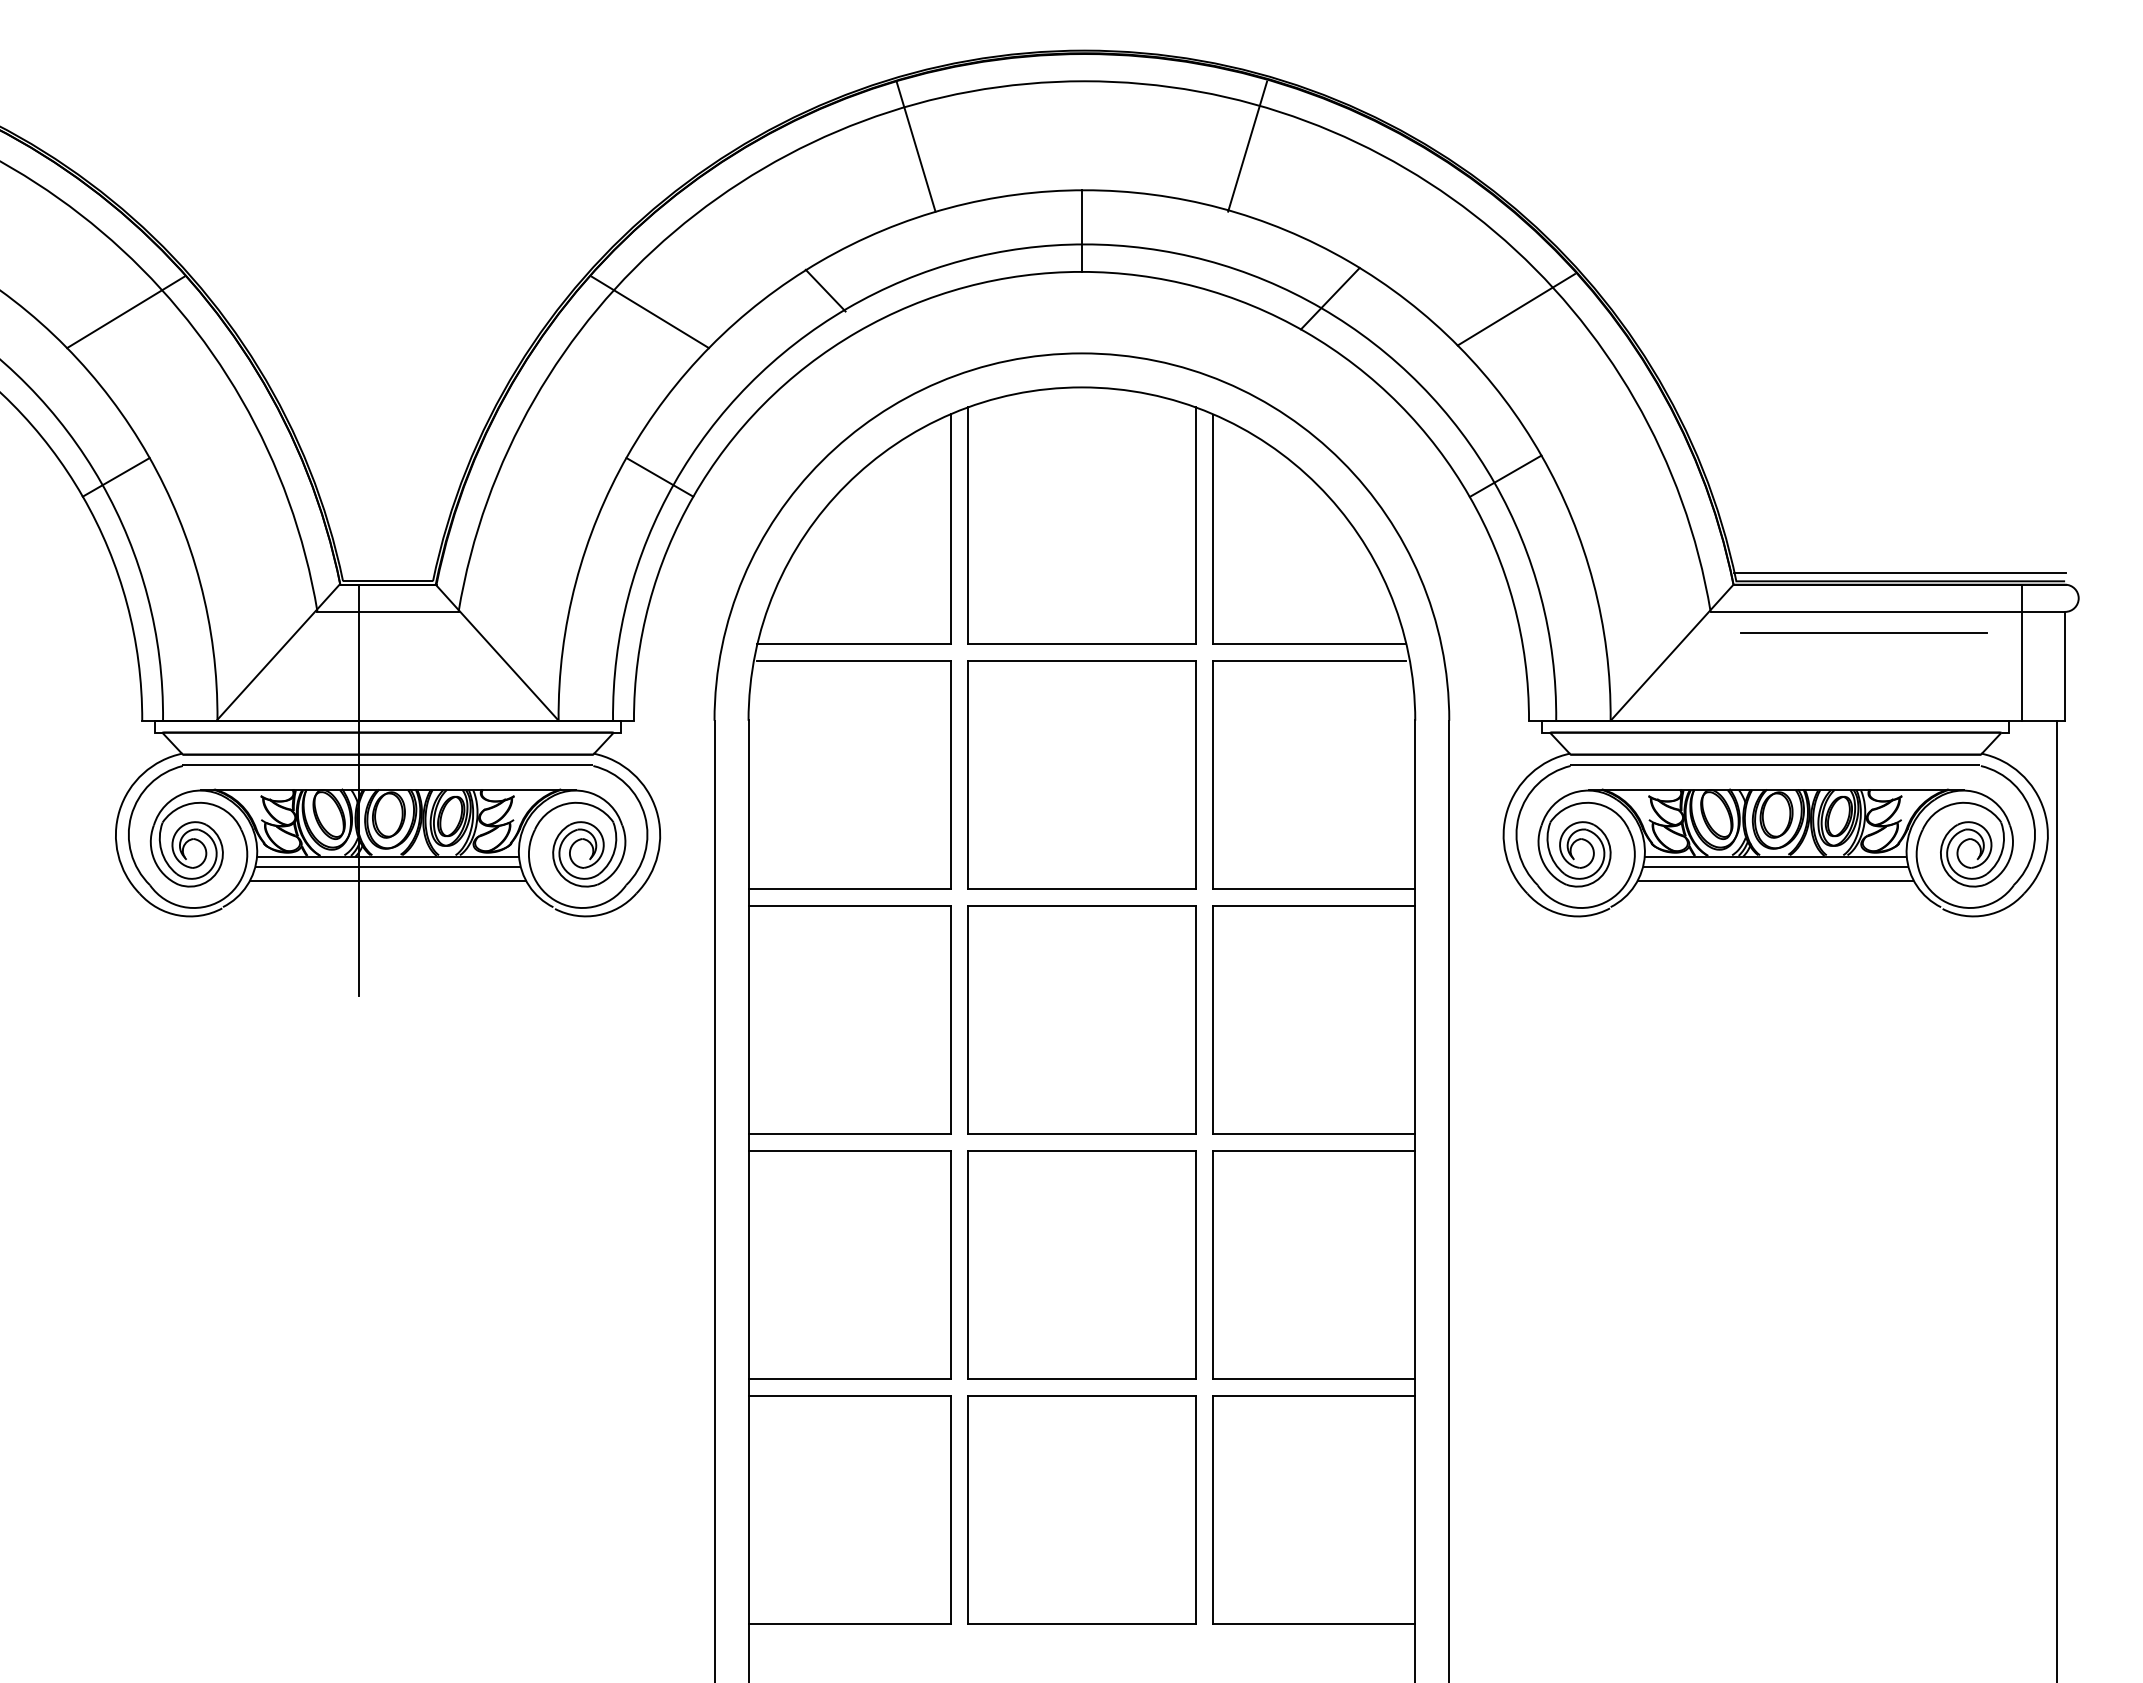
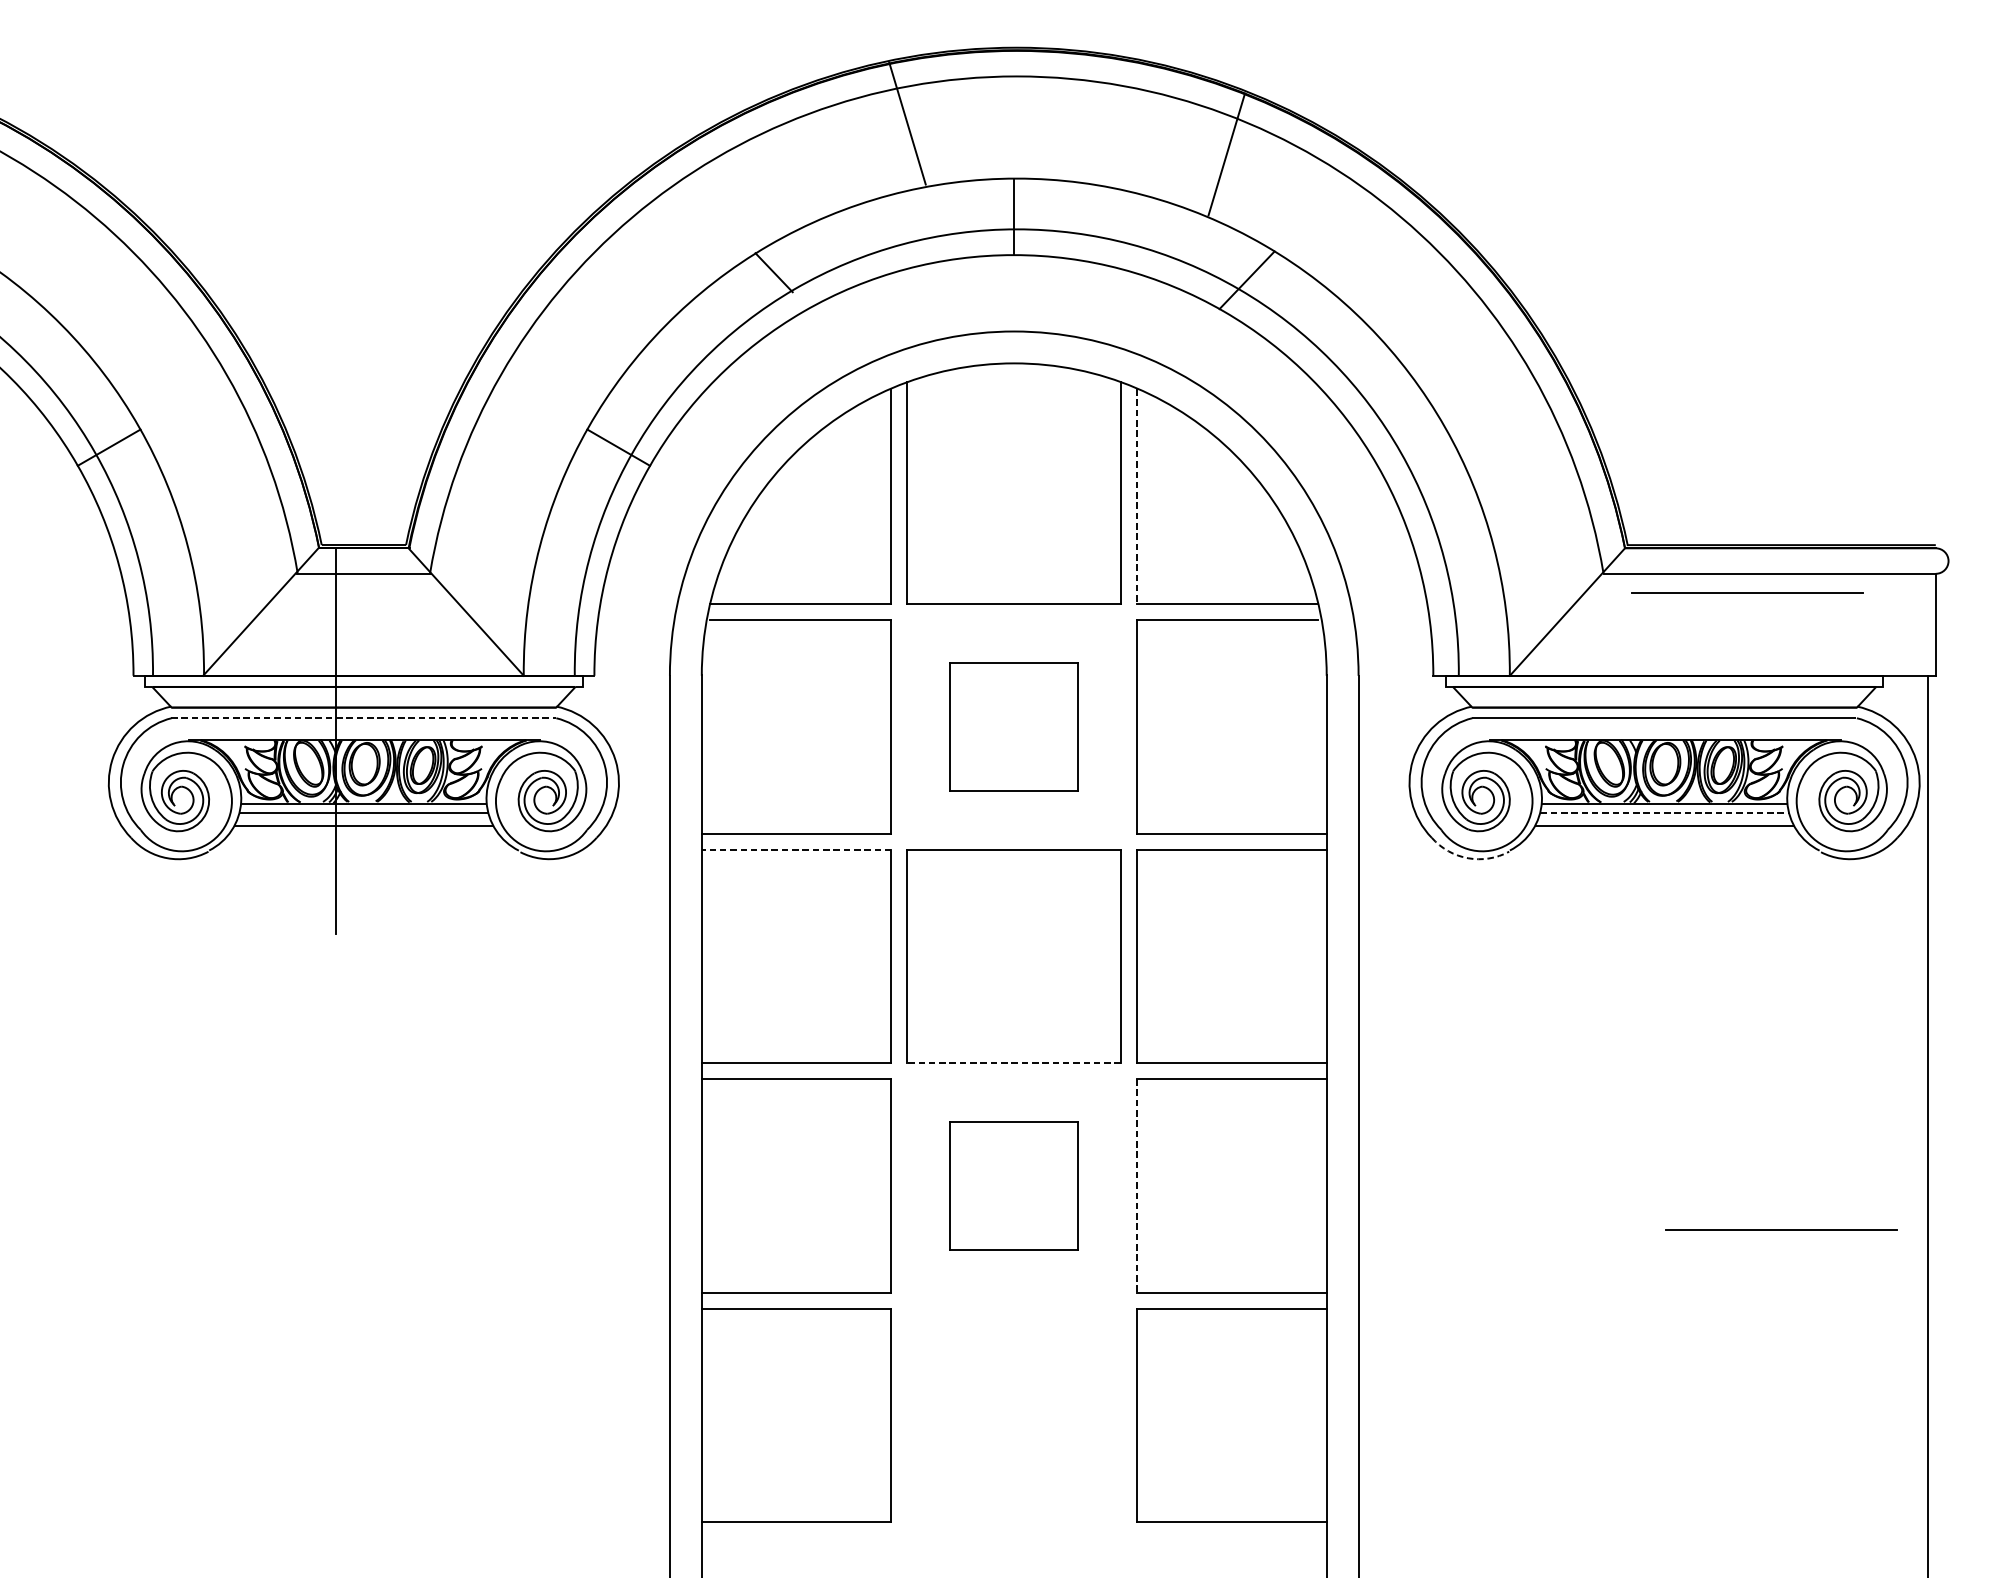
line: (915, 146) -> (907, 123), moved
line: (1247, 146) -> (1226, 154), moved
line: (1516, 309) -> (1421, 290), removed
line: (125, 312) -> (117, 293), removed
line: (649, 312) -> (608, 293), removed
line: (1505, 475) -> (1411, 445), removed
line: (1212, 529) -> (1136, 496), solid -> dashed
line: (1899, 572) -> (1780, 536), removed
line: (2021, 652) -> (1894, 611), removed
line: (388, 765) -> (364, 717), solid -> dashed
part: (1081, 774) -> (1013, 726), size x0.6
line: (1775, 866) -> (1664, 812), solid -> dashed
line: (849, 906) -> (796, 849), solid -> dashed
line: (1566, 915) -> (1468, 858), solid -> dashed
line: (1081, 1134) -> (1013, 1063), solid -> dashed
part: (1081, 1264) -> (1013, 1185), size x0.6
line: (1212, 1264) -> (1136, 1185), solid -> dashed
line: (1899, 1311) -> (1780, 1229), added
part: (1081, 1509) -> (1013, 1415), removed

